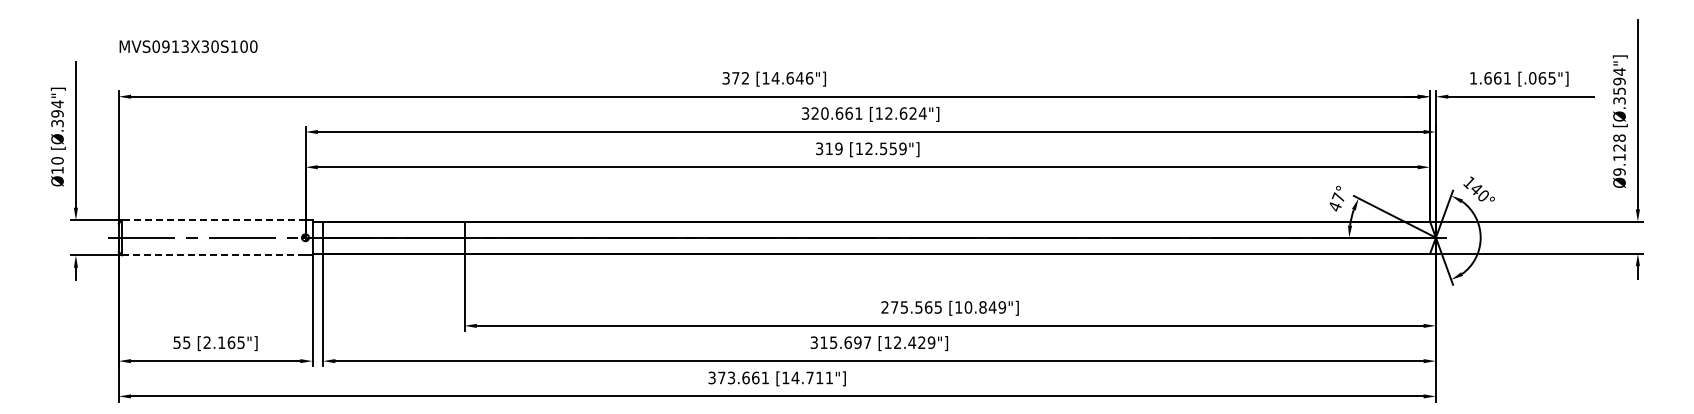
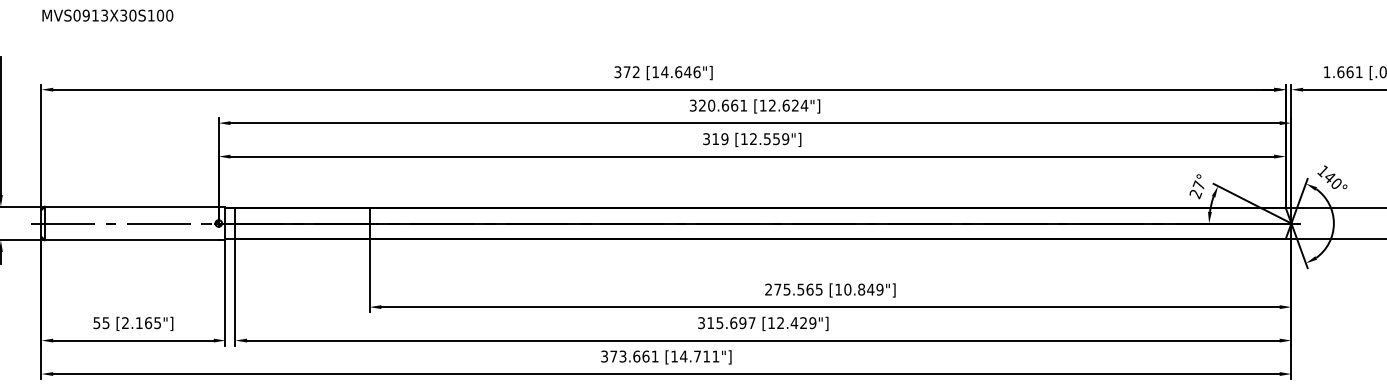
text: (188, 46) -> (107, 15), moved
text: (1334, 207) -> (1195, 194), 47° -> 27°
line: (213, 220) -> (131, 207), dashed -> solid
line: (213, 255) -> (131, 240), dashed -> solid

